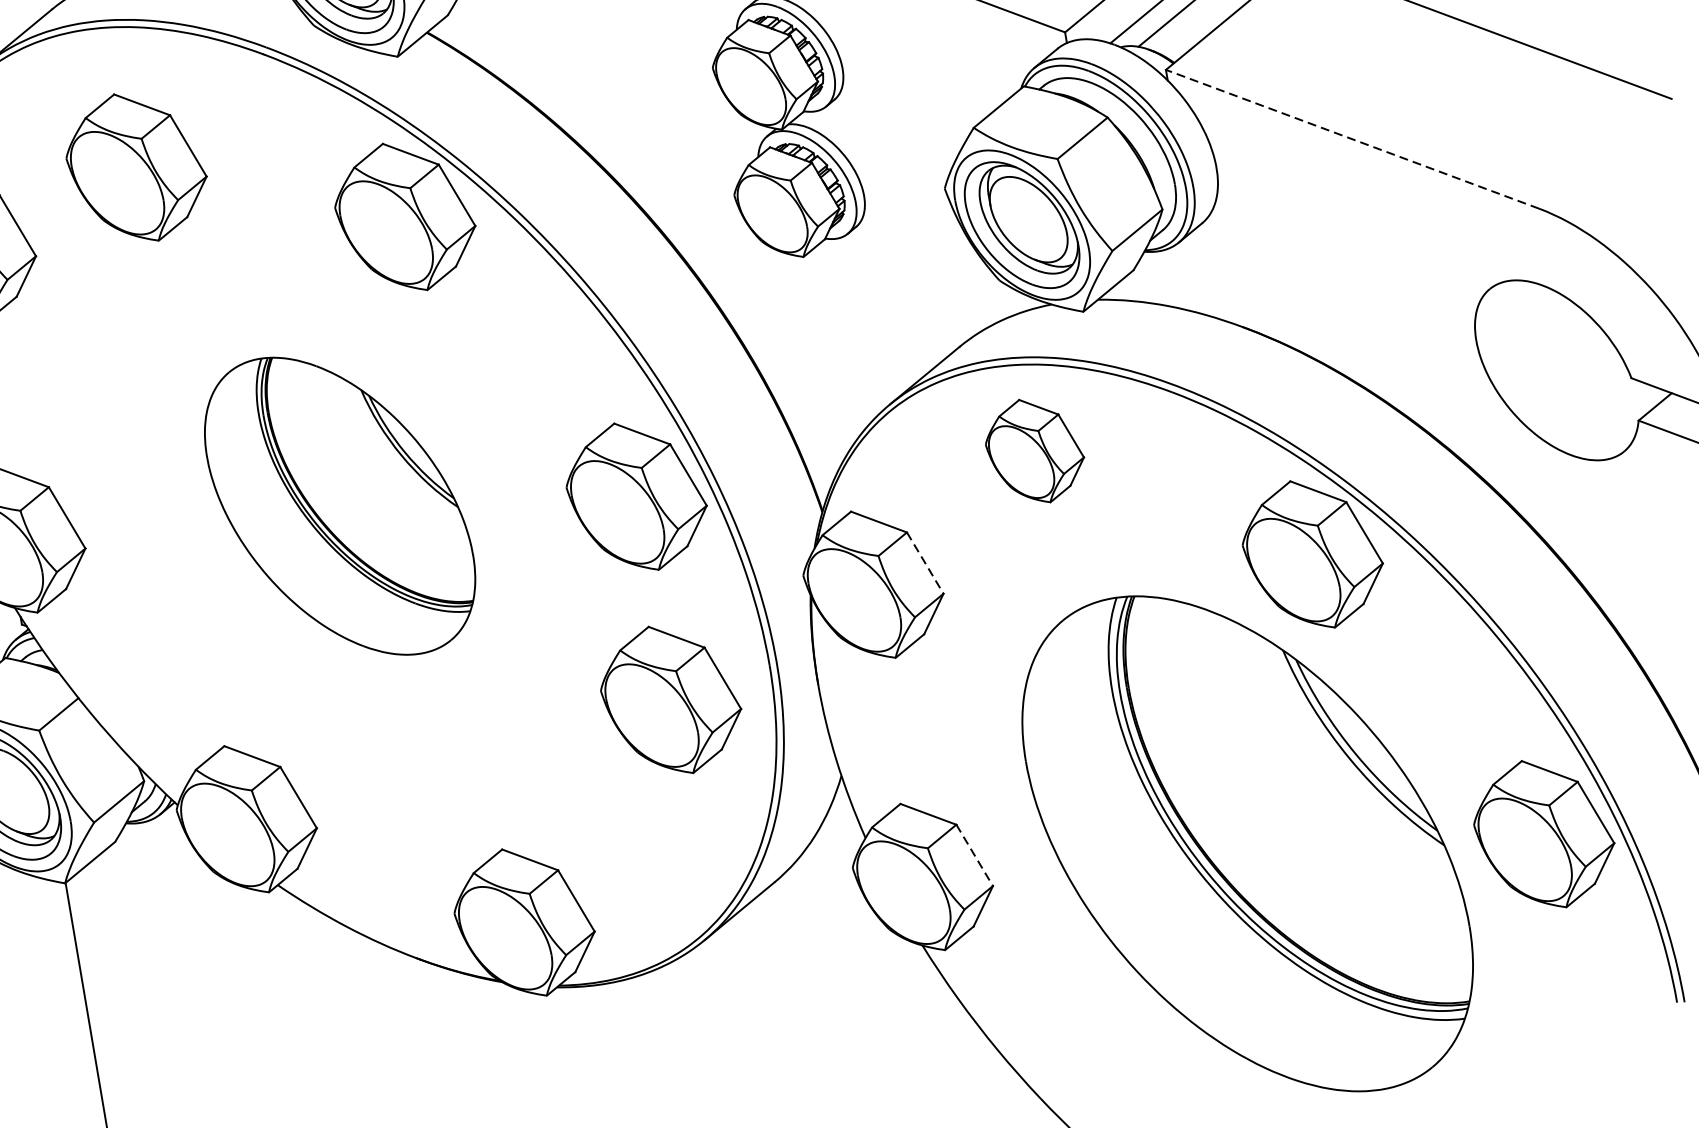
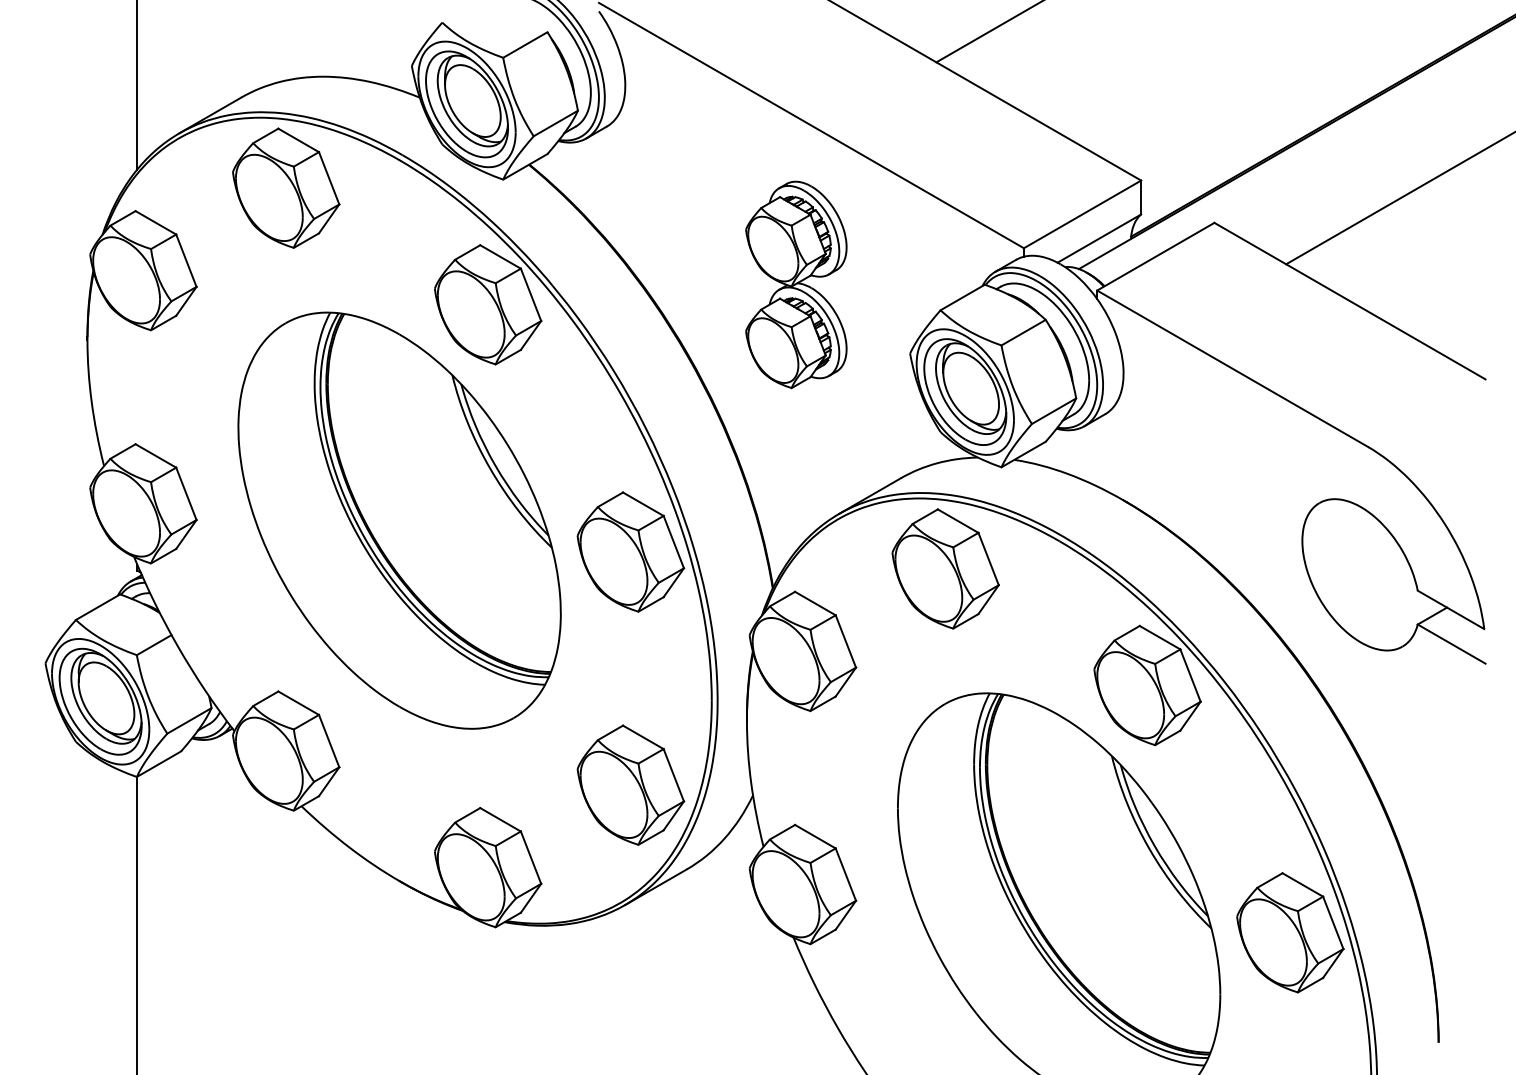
line: (1352, 138) -> (1232, 368), dashed -> solid
part: (136, 166) -> (286, 187), moved
part: (1034, 450) -> (945, 568), size x1.43
part: (339, 506) -> (399, 520), size x1.67
line: (926, 563) -> (846, 641), dashed -> solid
part: (670, 699) -> (630, 784), moved
line: (975, 856) -> (846, 875), dashed -> solid

